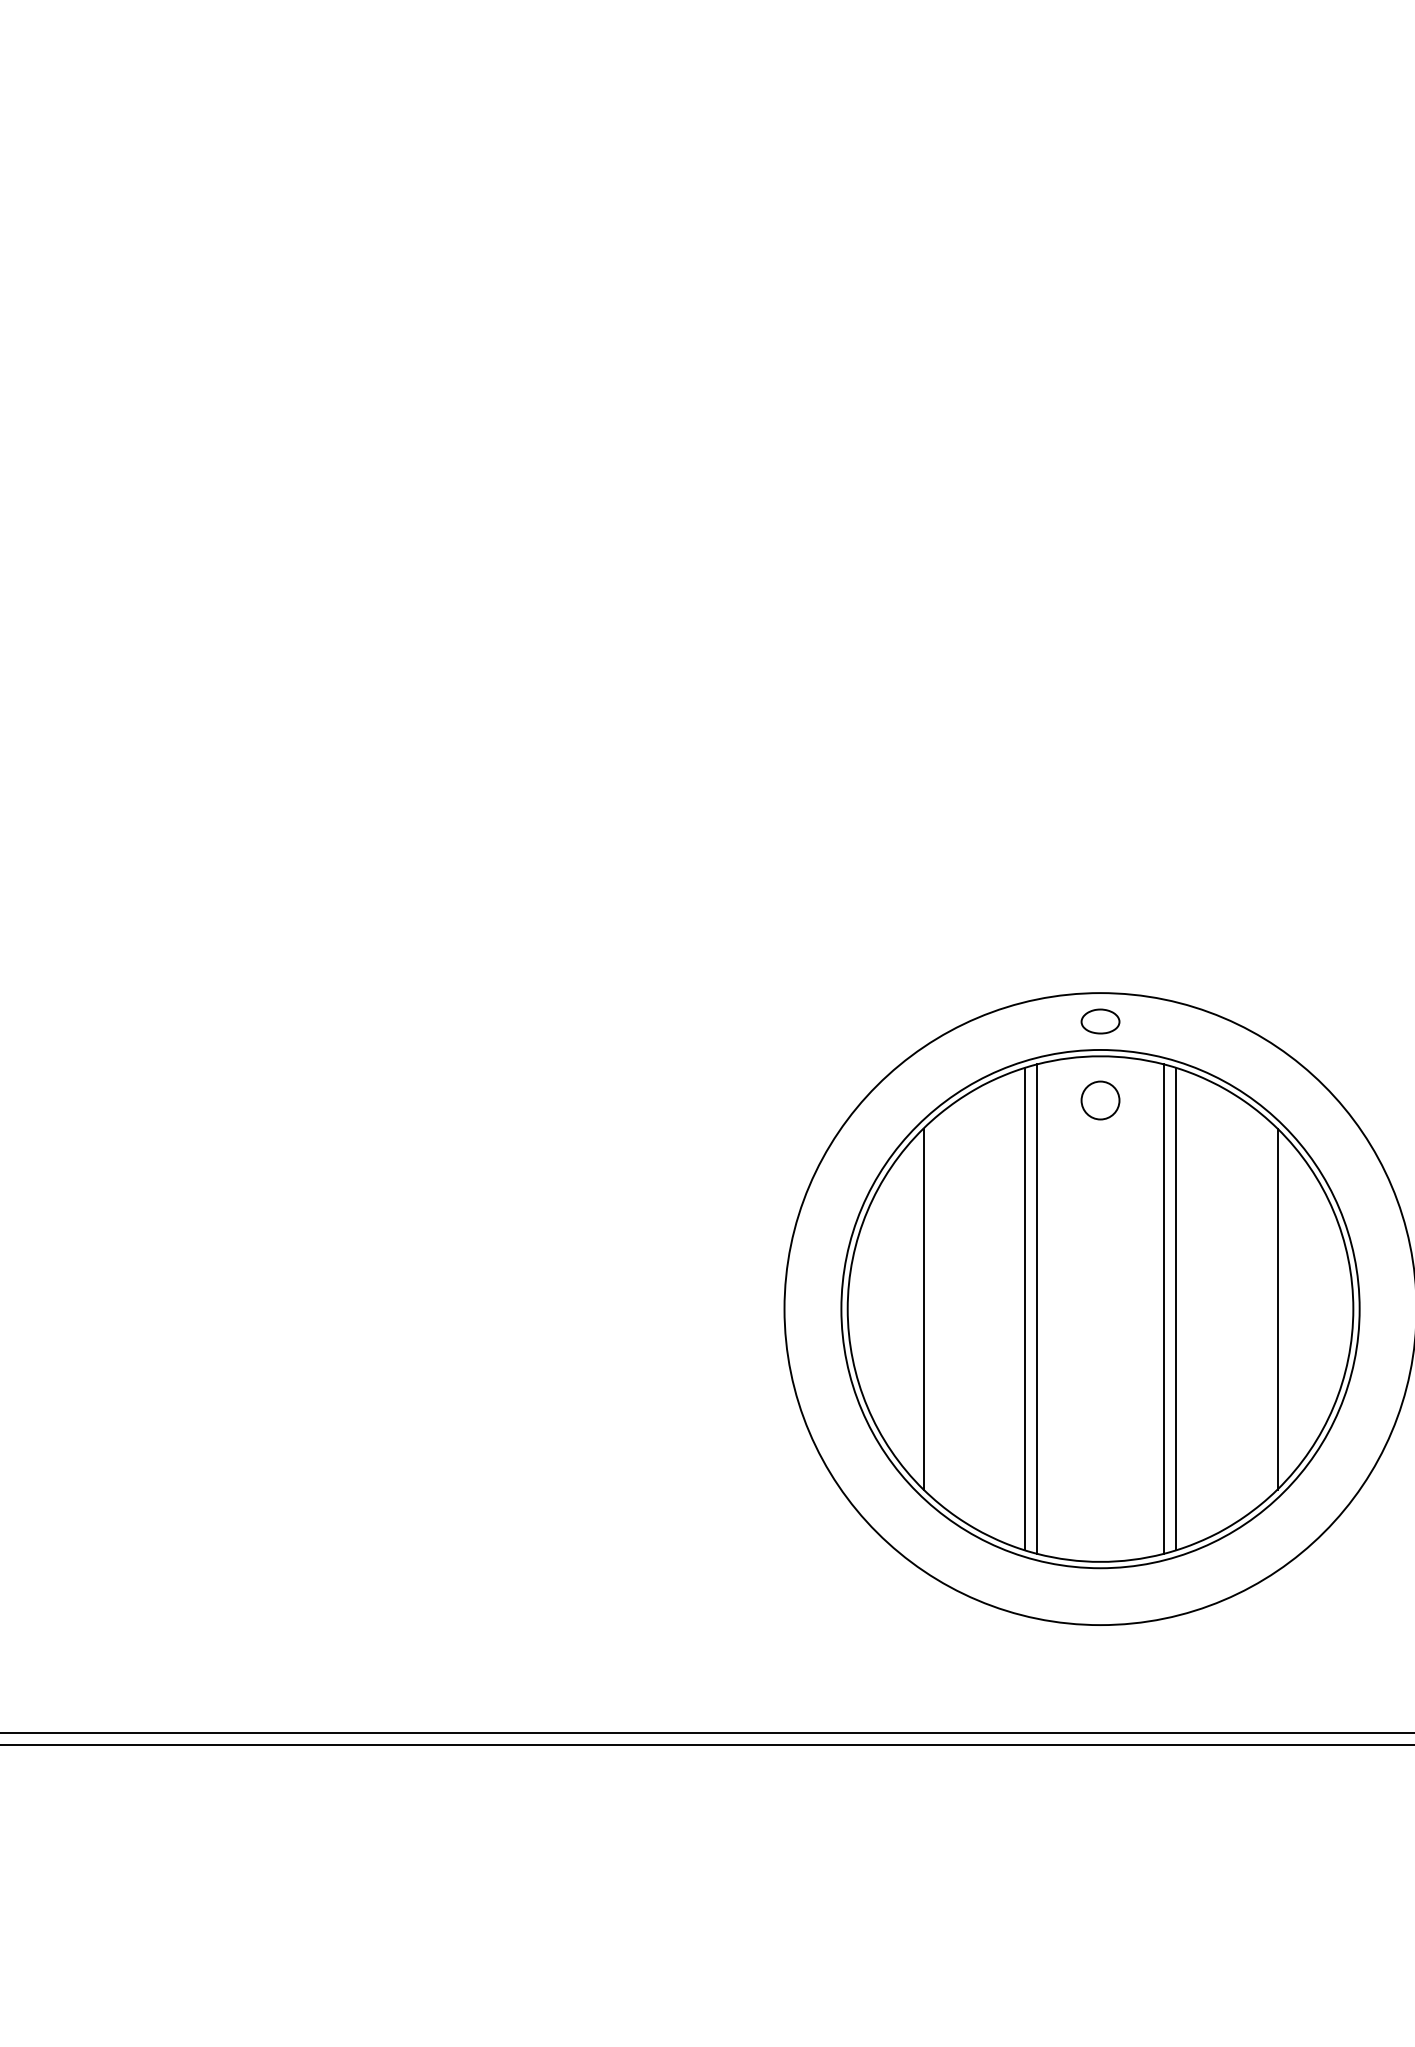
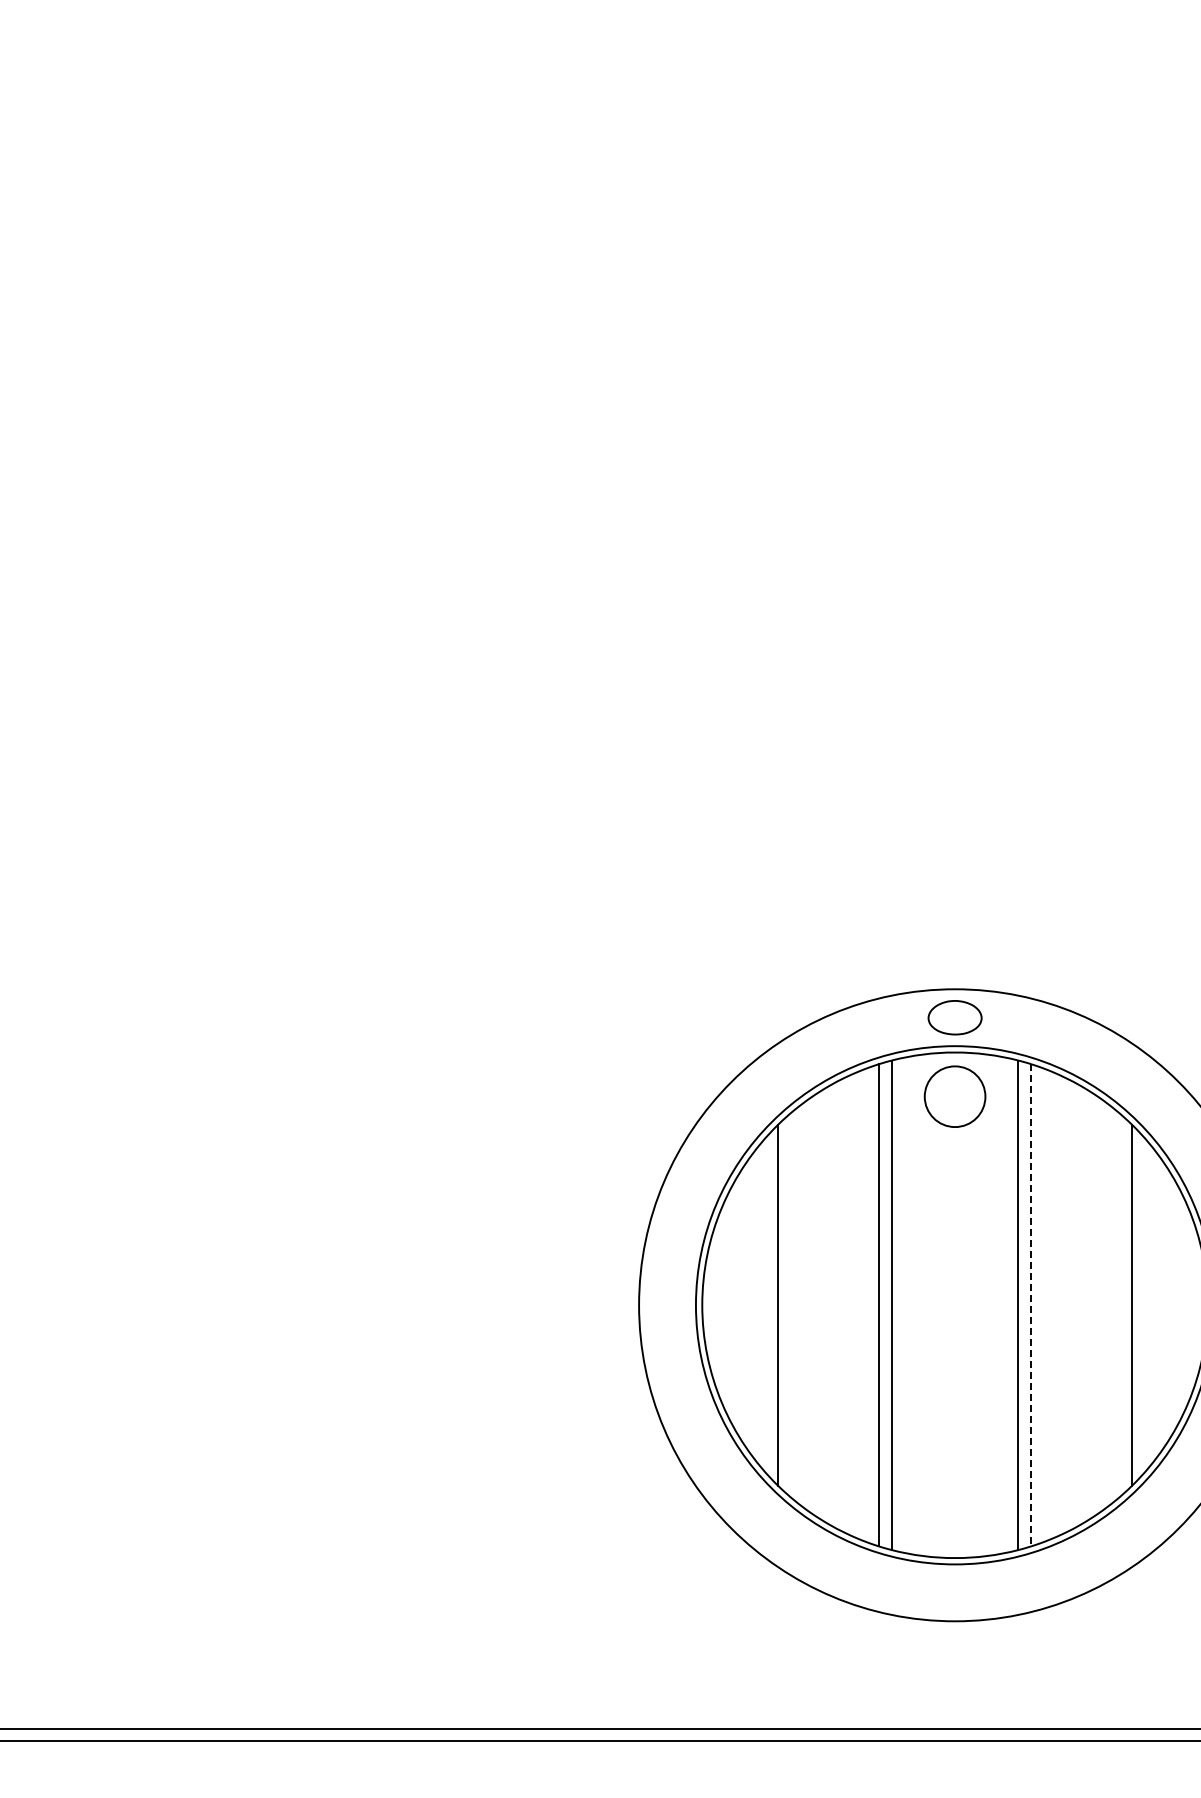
part: (1100, 1021) -> (955, 1017), size x1.4
circle: (1100, 1100) -> (955, 1096), size x1.6
line: (1176, 1309) -> (1031, 1305), solid -> dashed

